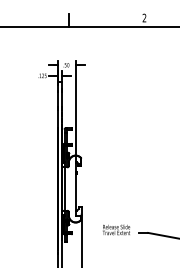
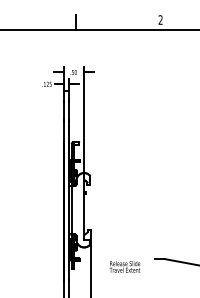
text: (116, 229) -> (125, 266), moved

